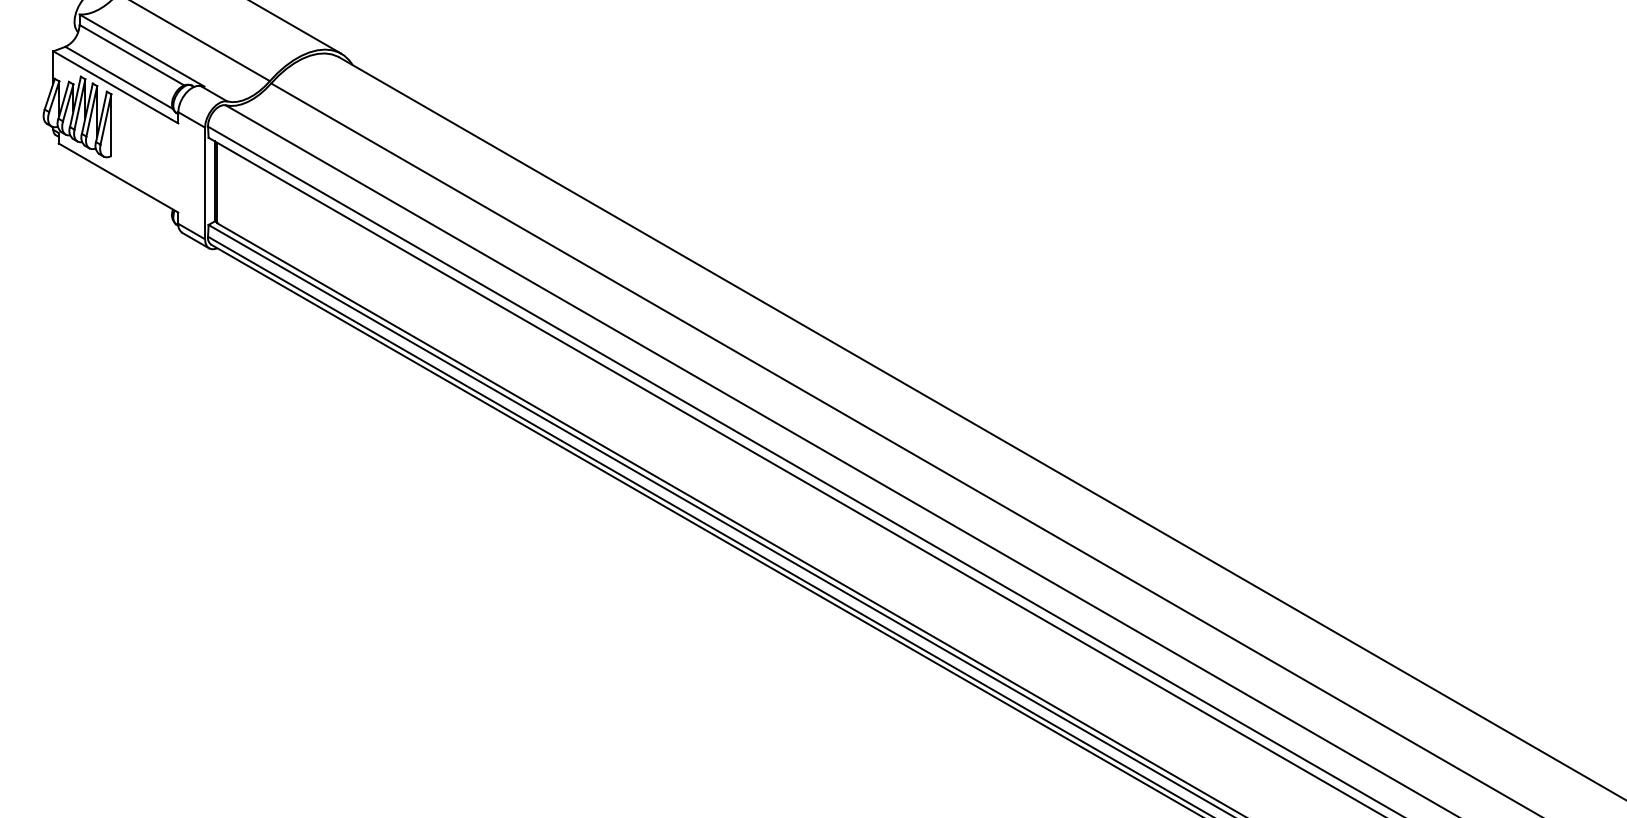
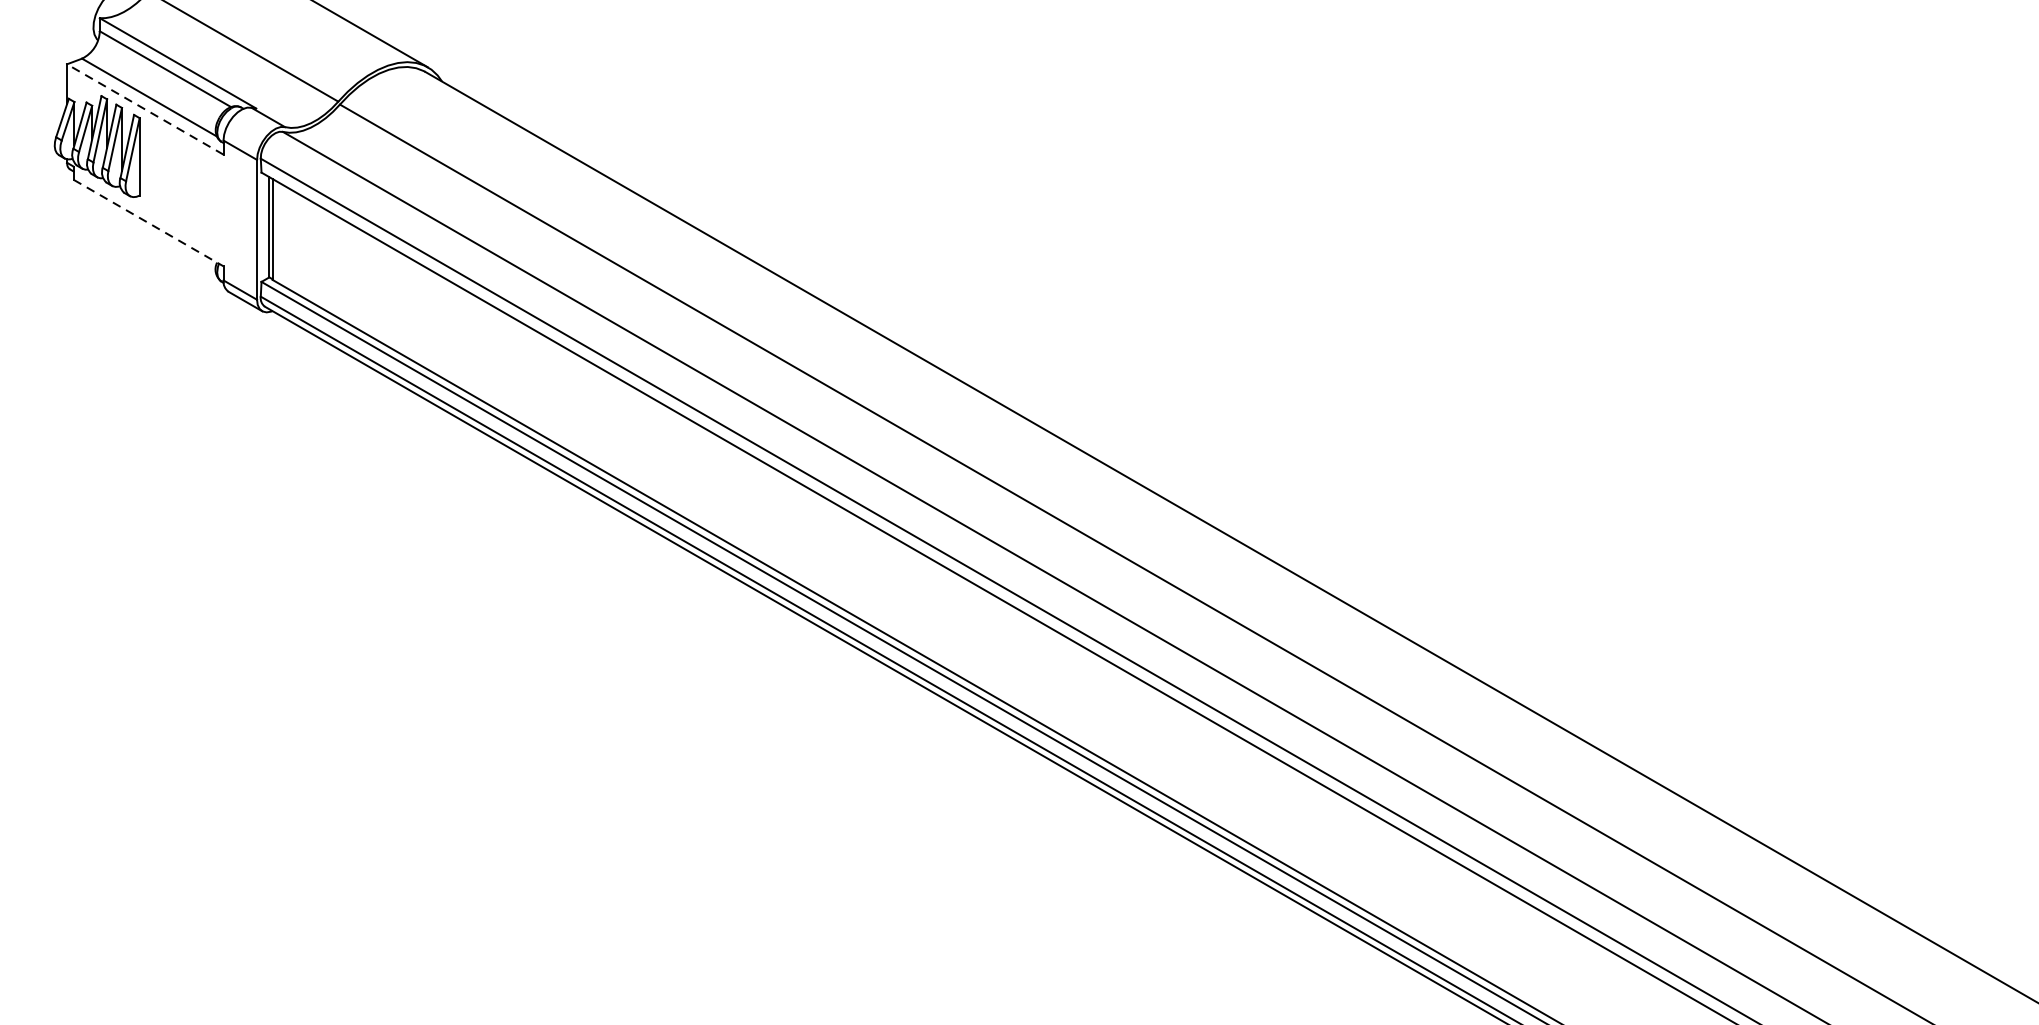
line: (115, 87) -> (144, 109), solid -> dashed
line: (118, 178) -> (148, 223), solid -> dashed

